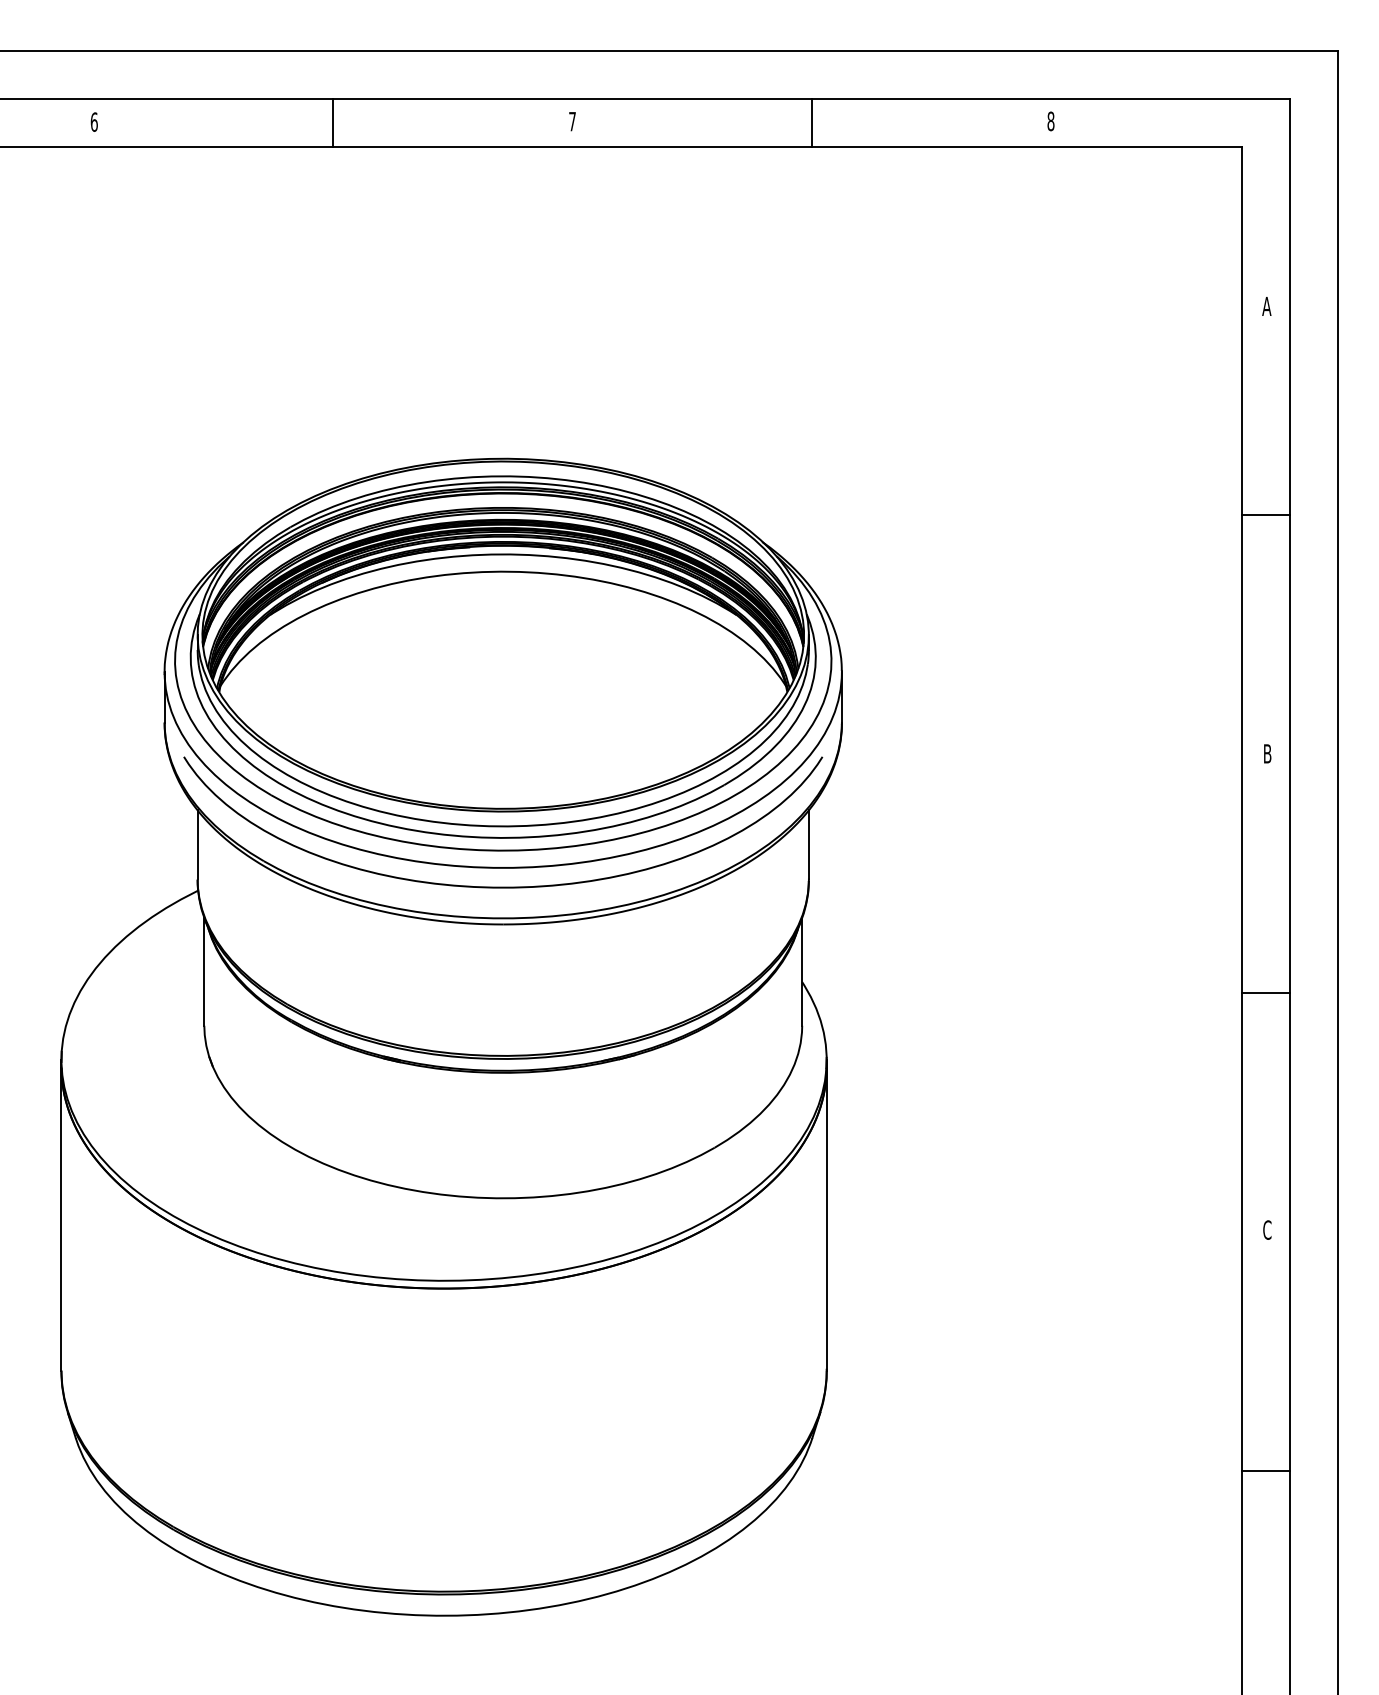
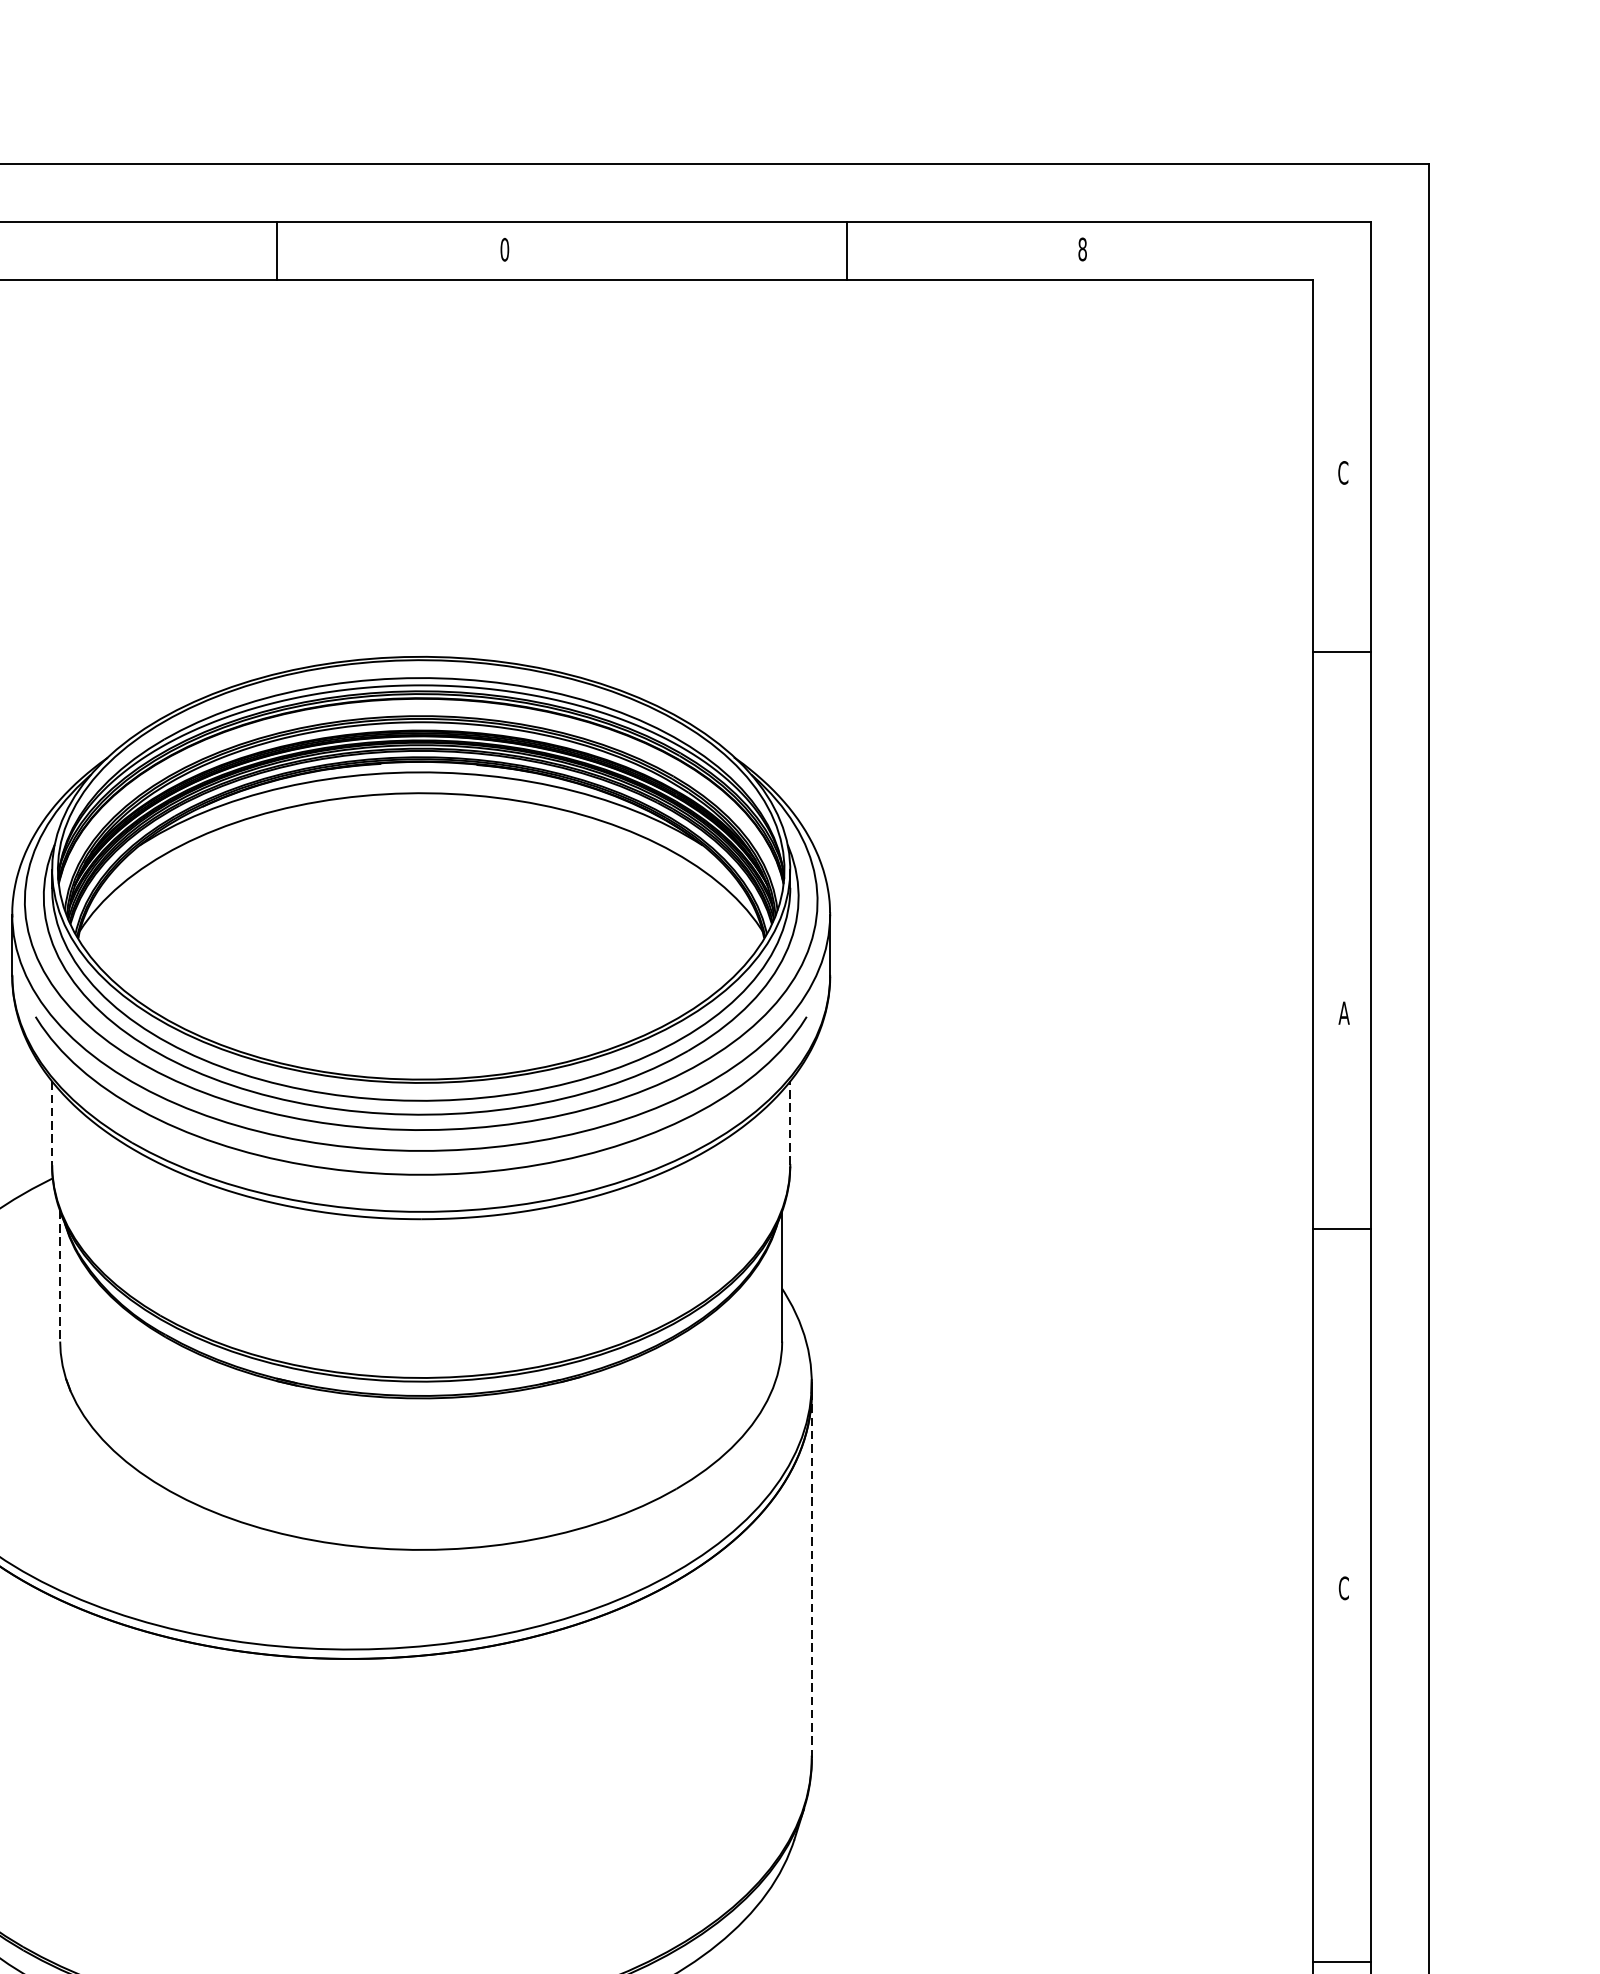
text: (572, 121) -> (504, 249), 7 -> 0
line: (333, 122) -> (277, 250), moved
line: (811, 122) -> (846, 250), moved
text: (1266, 306) -> (1342, 472), A -> C
line: (1265, 514) -> (1341, 651), moved
text: (1267, 753) -> (1344, 1012), B -> A
line: (197, 844) -> (51, 1122), solid -> dashed
line: (808, 844) -> (789, 1122), solid -> dashed
line: (204, 972) -> (60, 1277), solid -> dashed
line: (1265, 993) -> (1341, 1228), moved
line: (826, 1219) -> (811, 1575), solid -> dashed
line: (1265, 1471) -> (1341, 1961), moved

